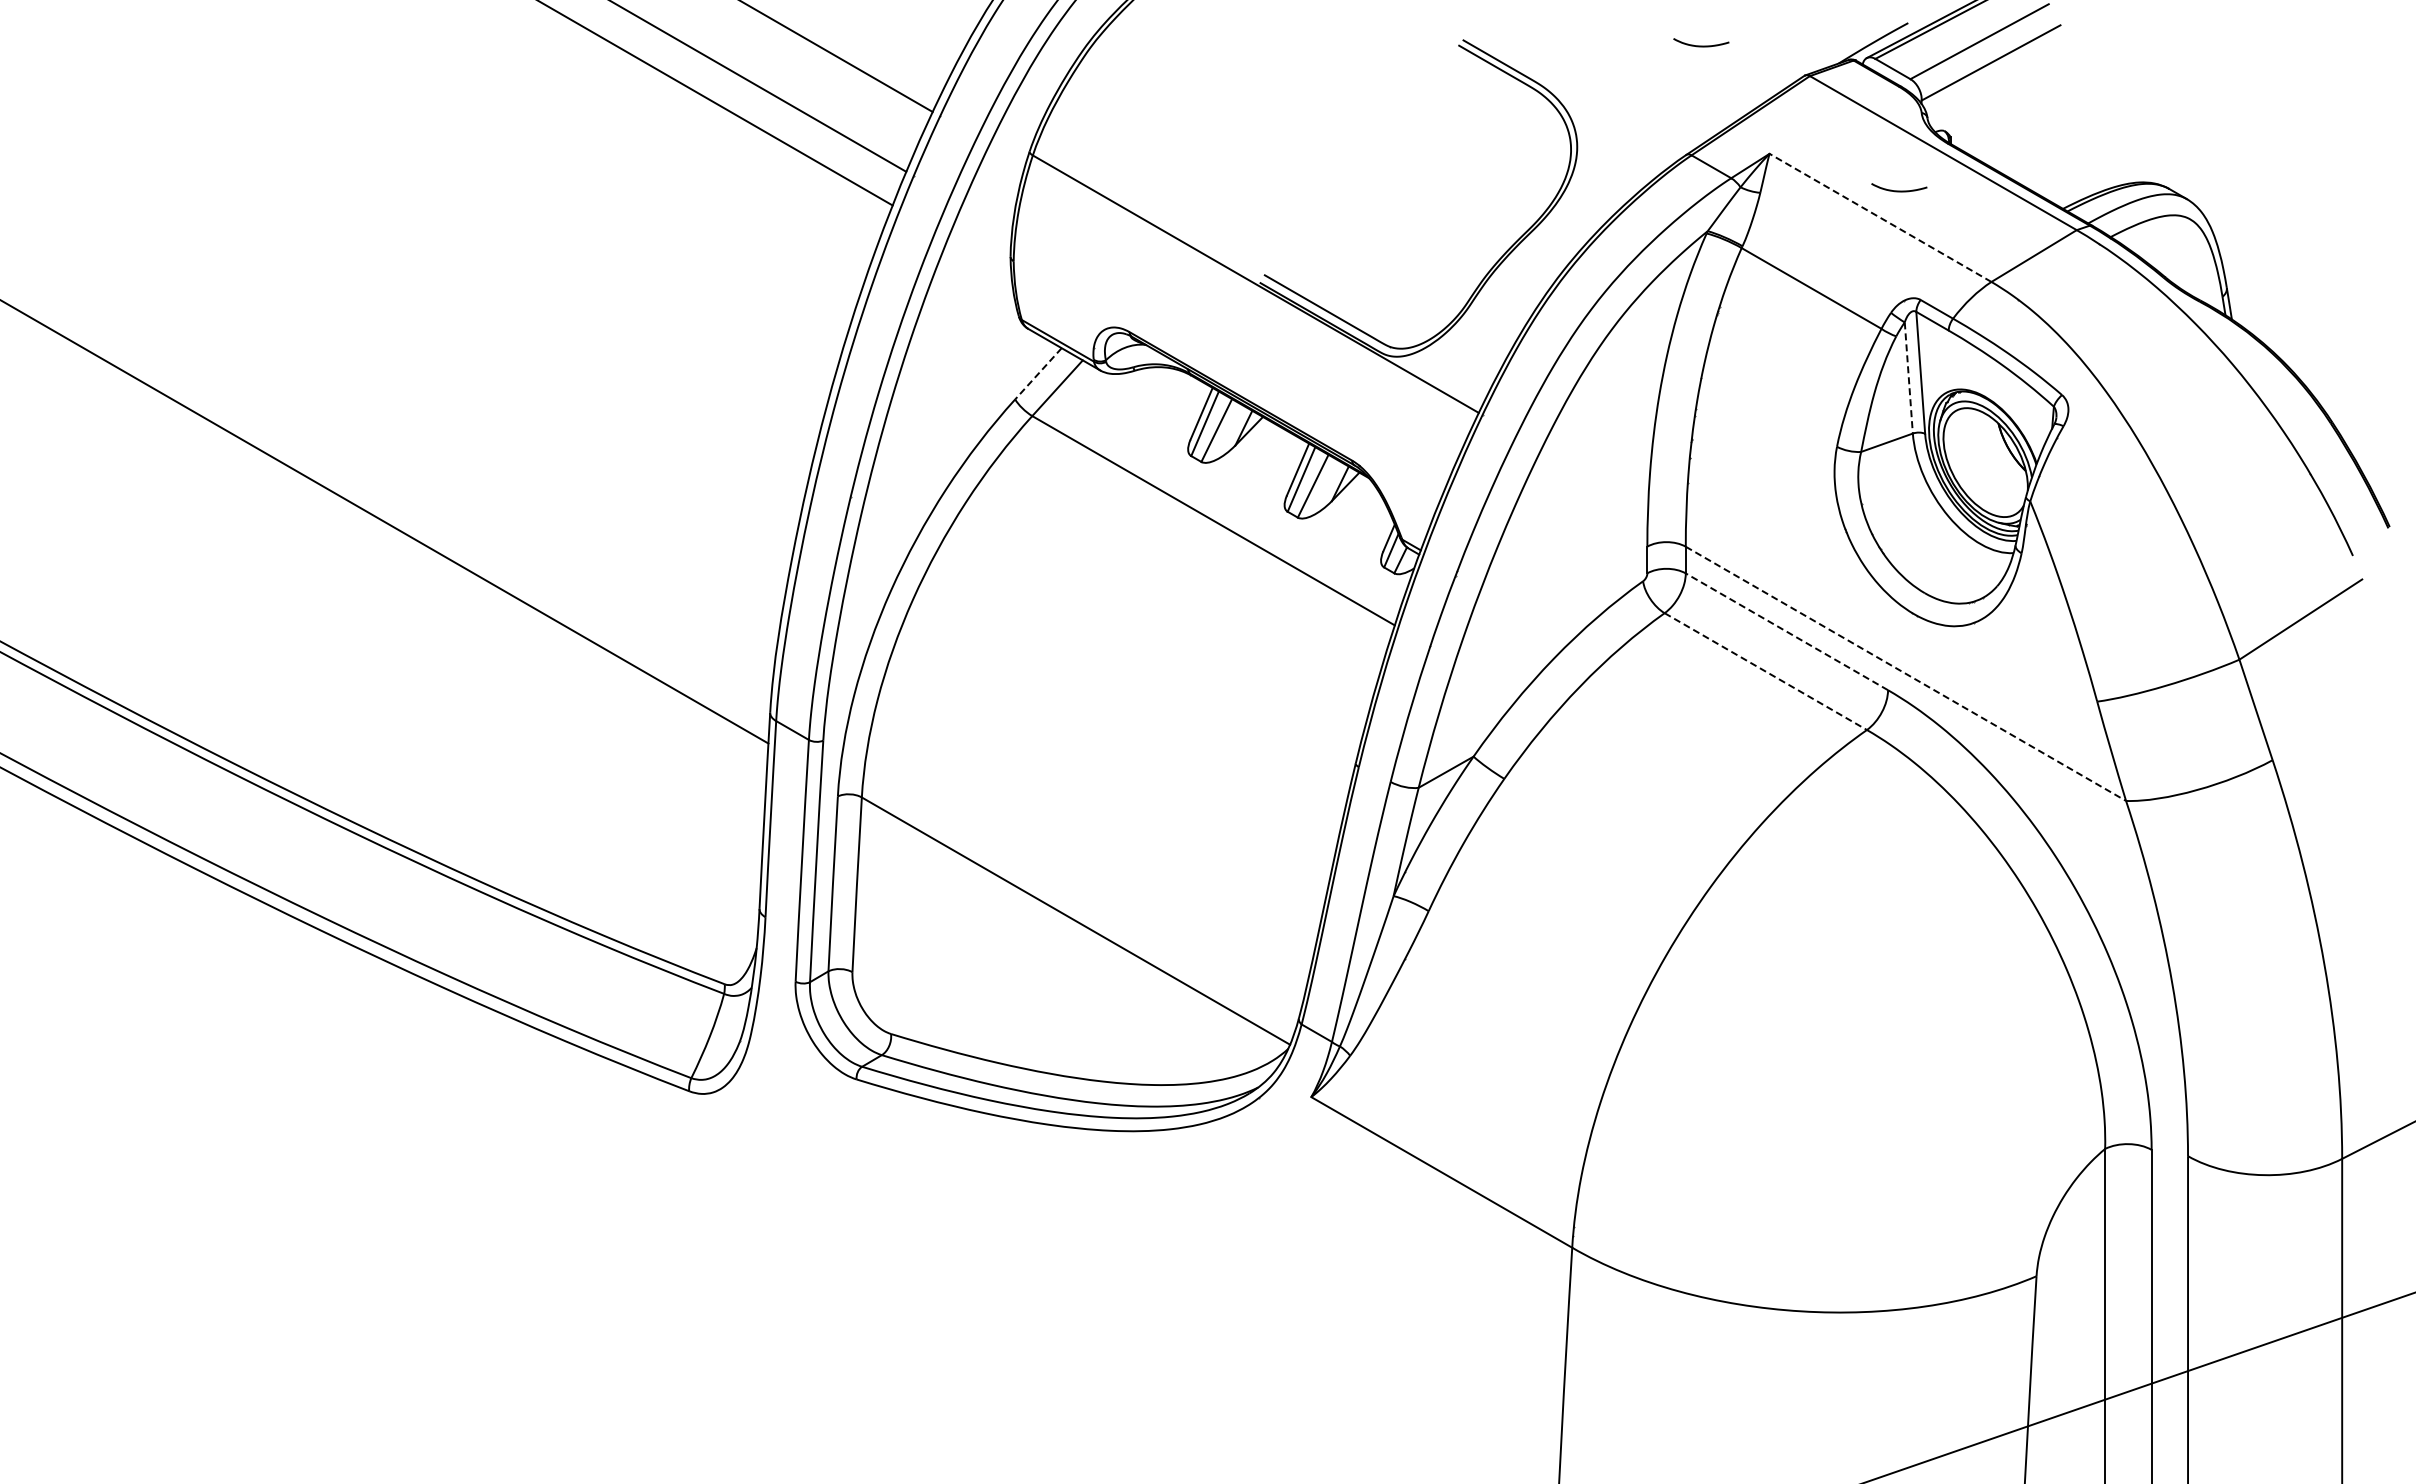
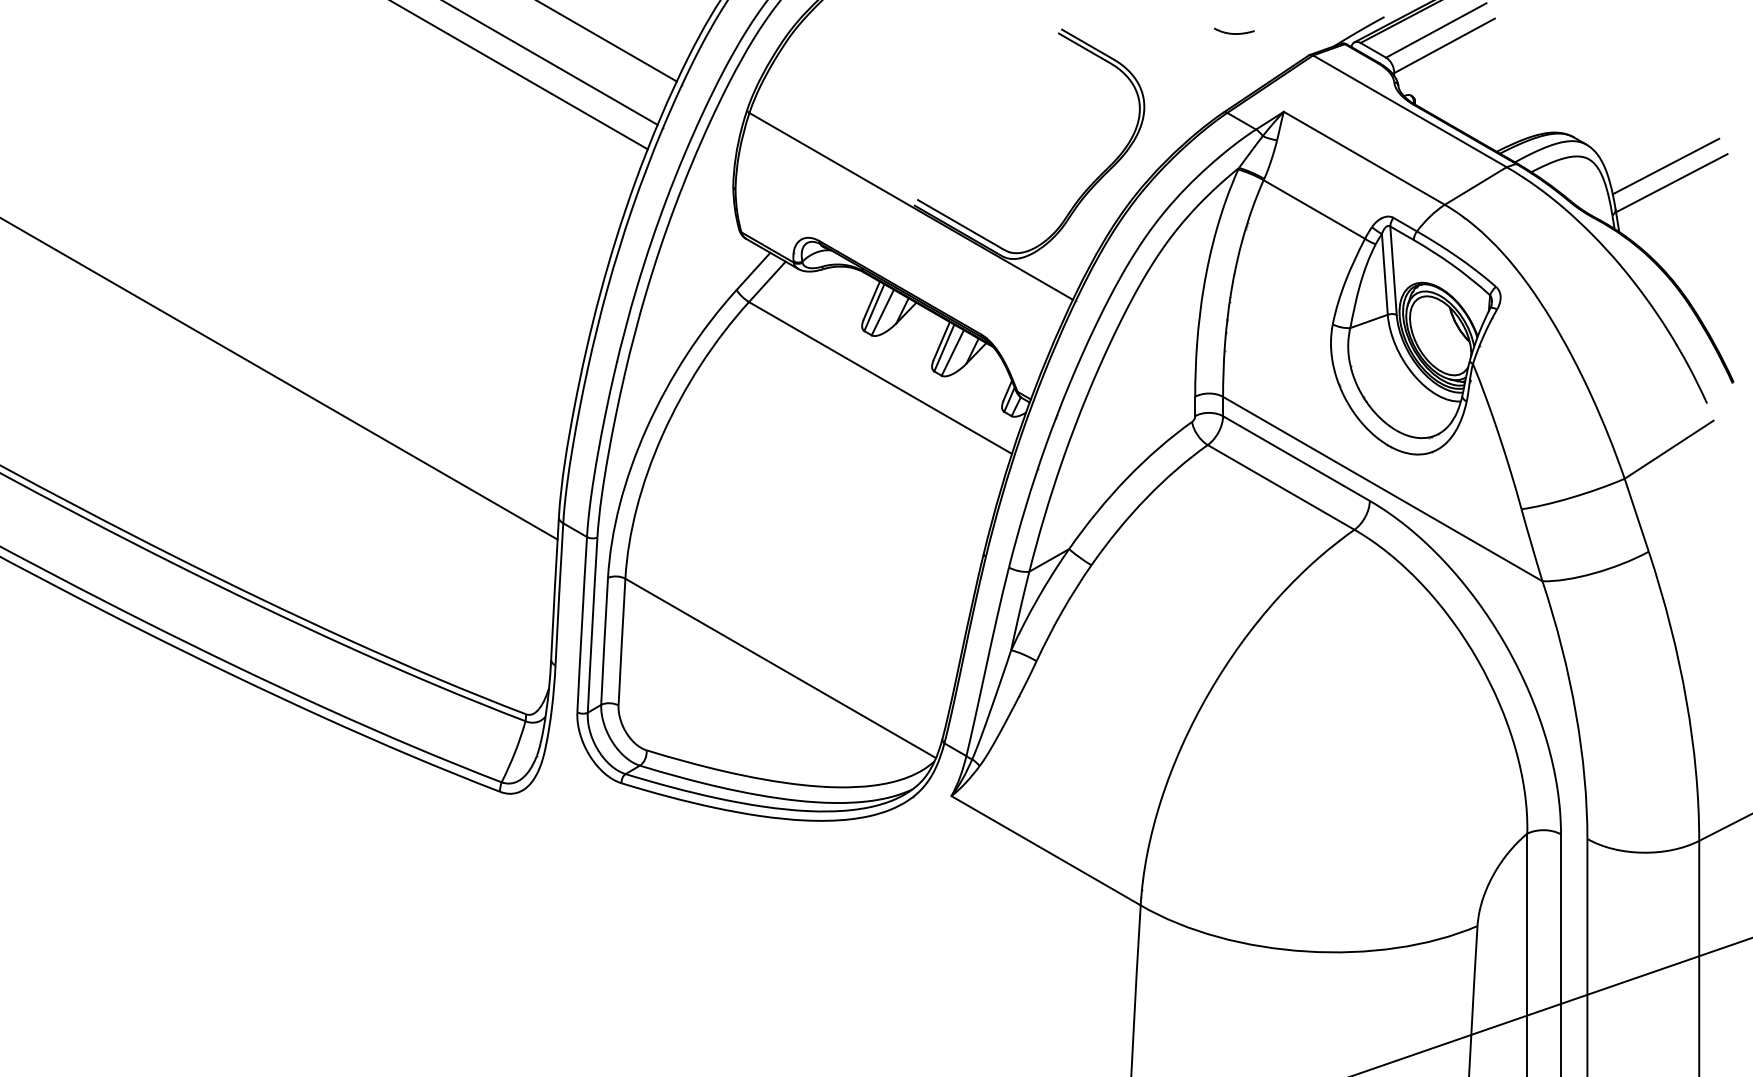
curve: (1899, 190) -> (1378, 138), removed
line: (1880, 217) -> (1364, 158), dashed -> solid
line: (2296, 228) -> (1666, 166), added
line: (2304, 252) -> (1671, 183), added
line: (1038, 373) -> (753, 271), dashed -> solid
line: (1908, 378) -> (1384, 274), dashed -> solid
line: (1786, 631) -> (1296, 458), dashed -> solid
line: (1765, 671) -> (1280, 487), dashed -> solid
line: (1906, 674) -> (1383, 489), dashed -> solid

